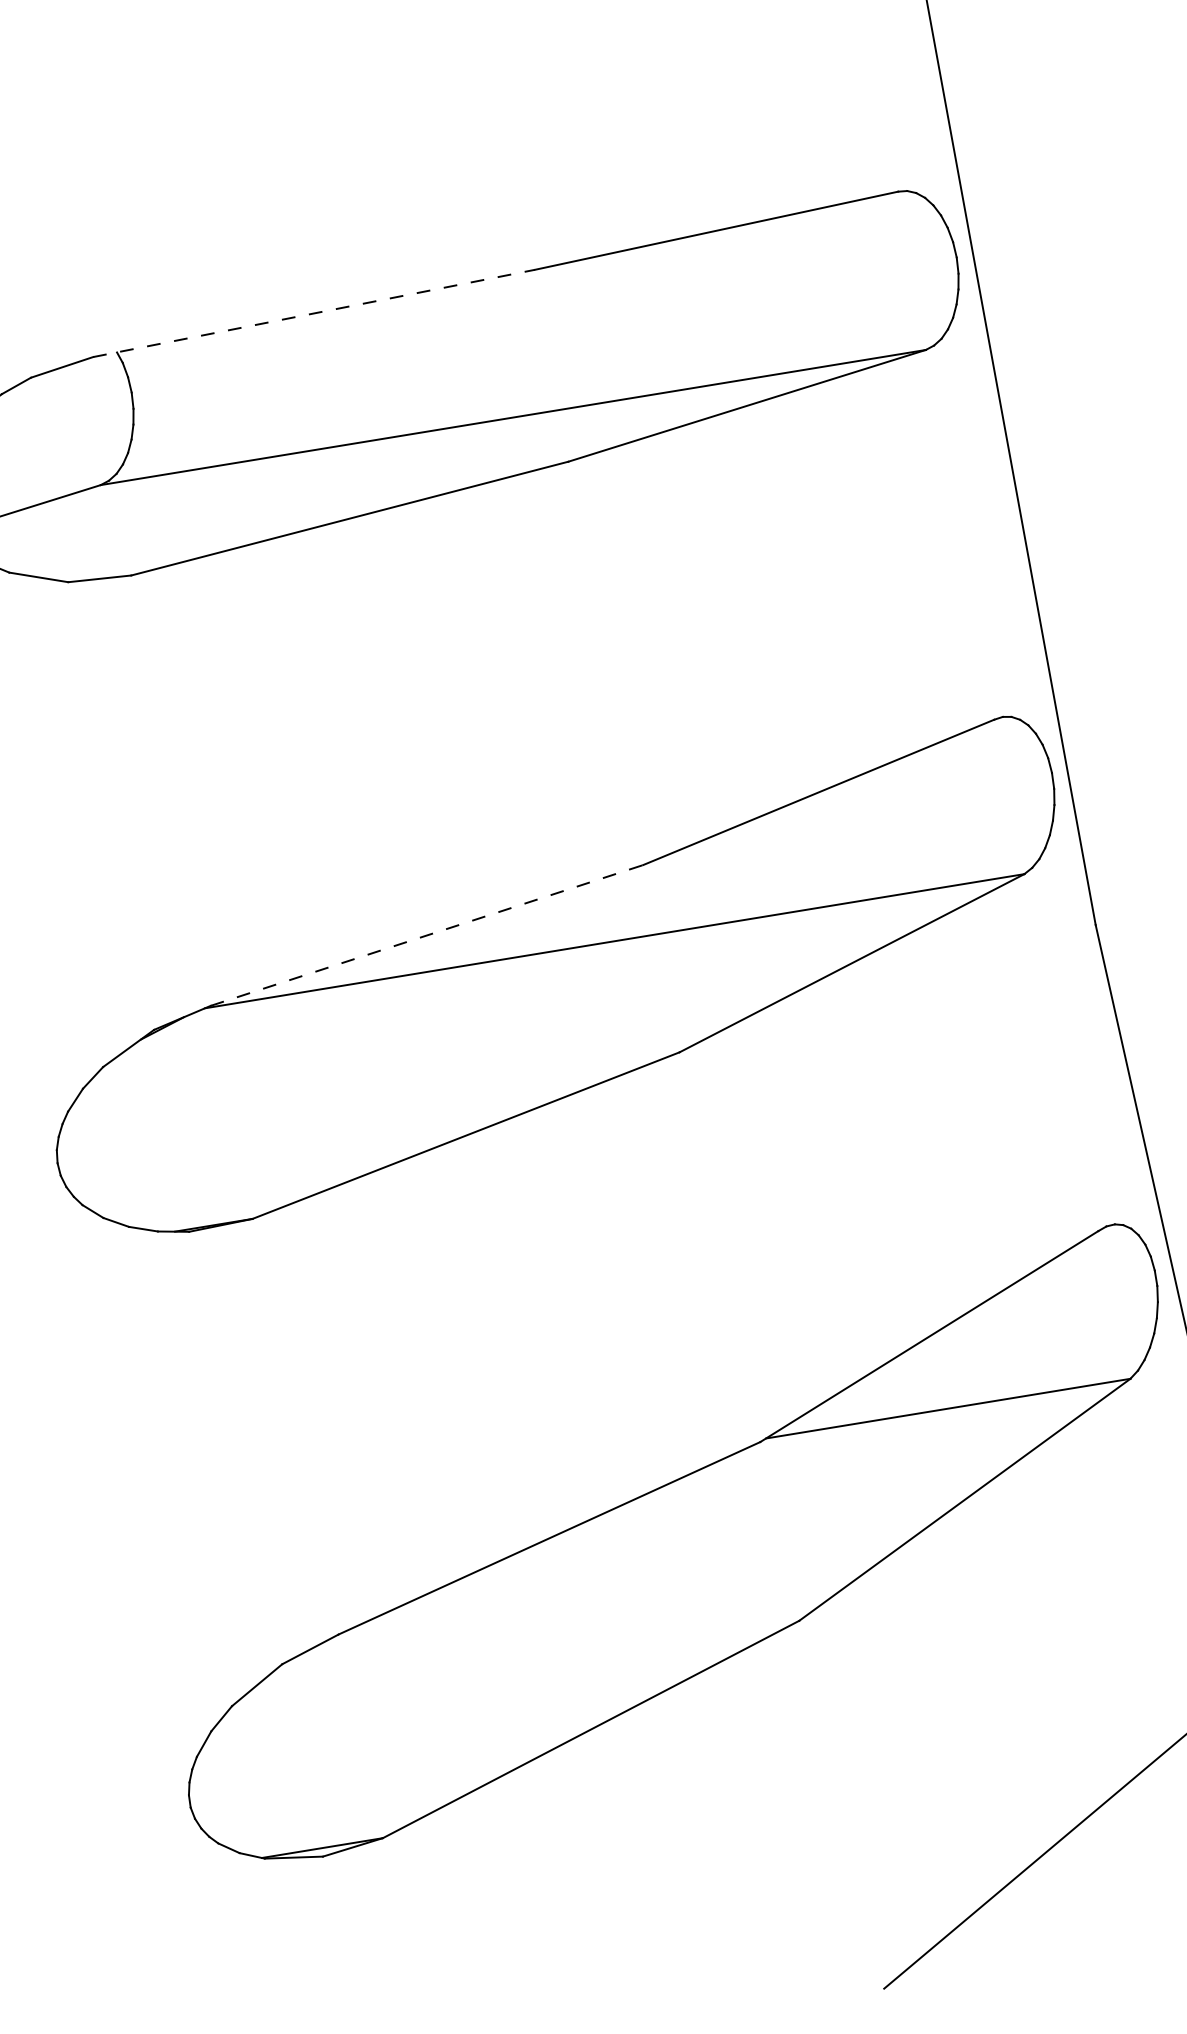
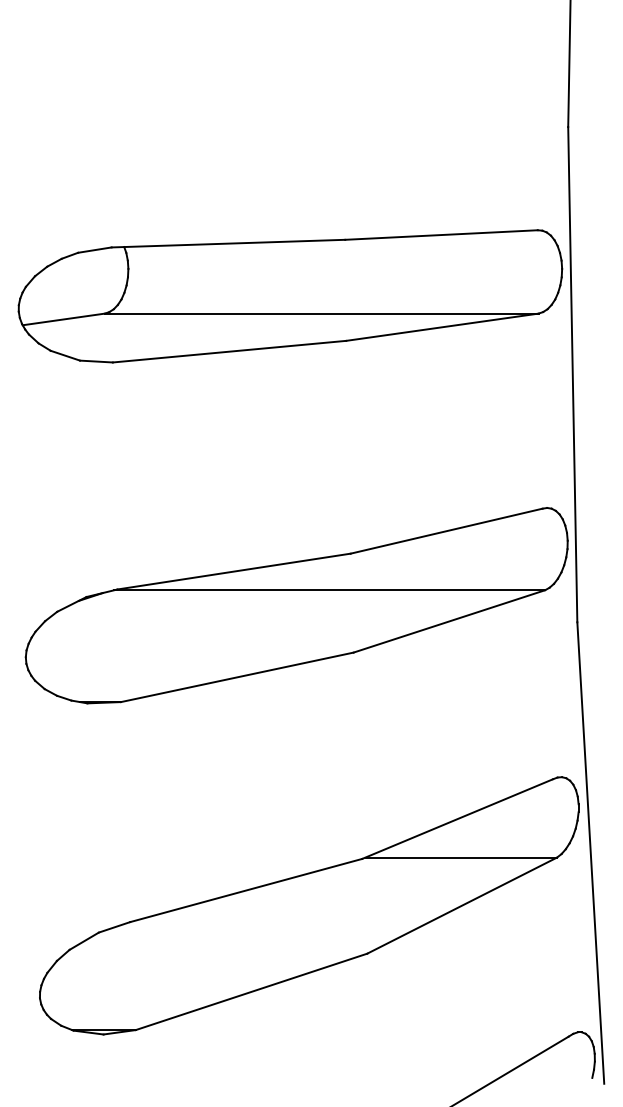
line: (314, 313) -> (228, 243), dashed -> solid
line: (427, 935) -> (234, 571), dashed -> solid

